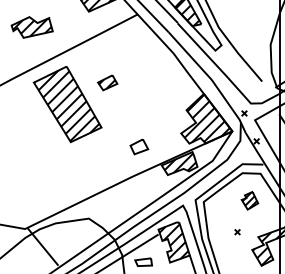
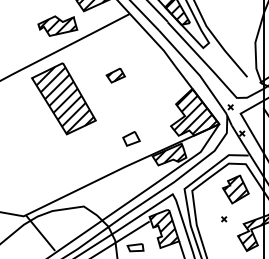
part: (31, 27) -> (57, 26), moved
part: (107, 82) -> (115, 75), moved
part: (249, 200) -> (235, 189), size x1.67

